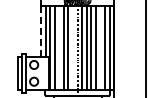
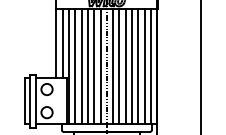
line: (40, 31) -> (55, 43), dashed -> solid
line: (59, 48) -> (81, 66), added
line: (72, 48) -> (99, 66), added
line: (100, 48) -> (138, 66), added

